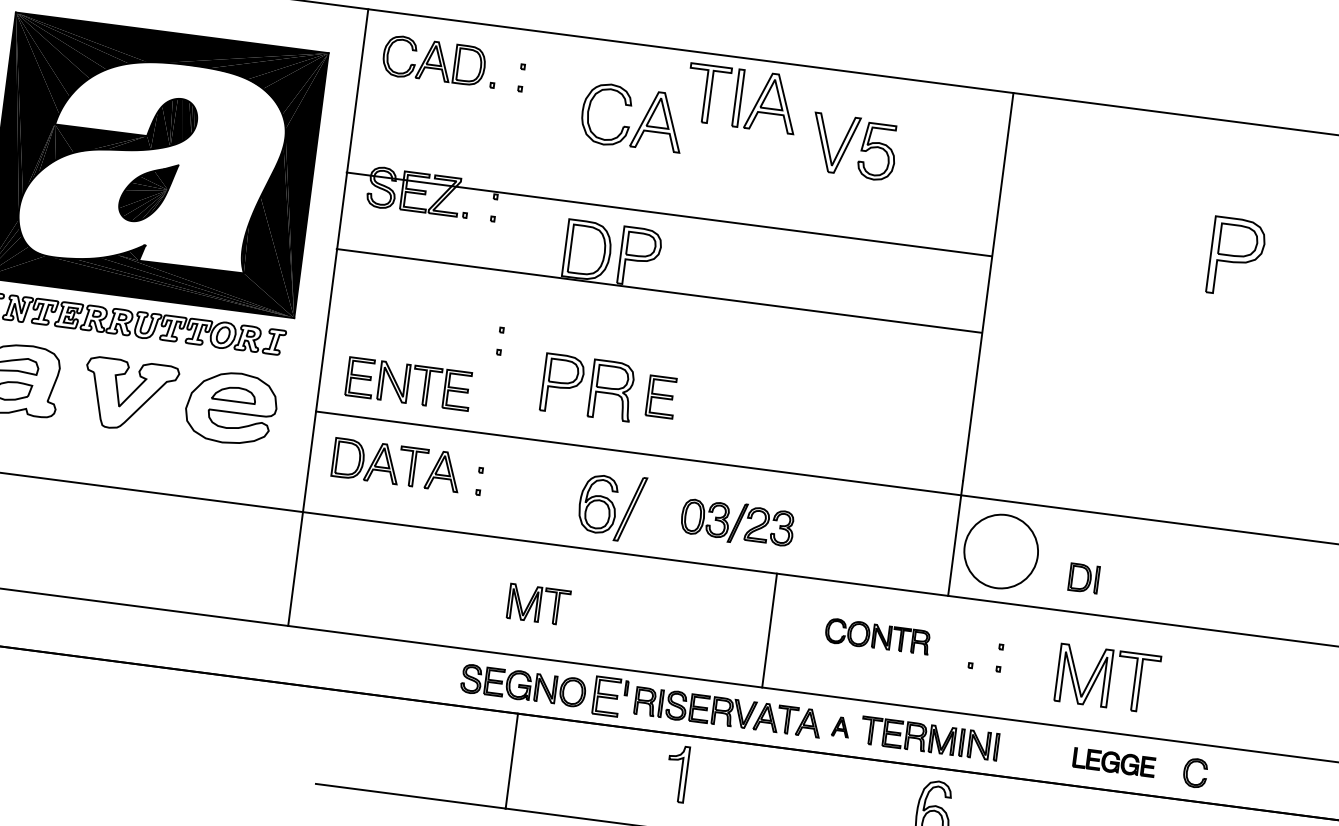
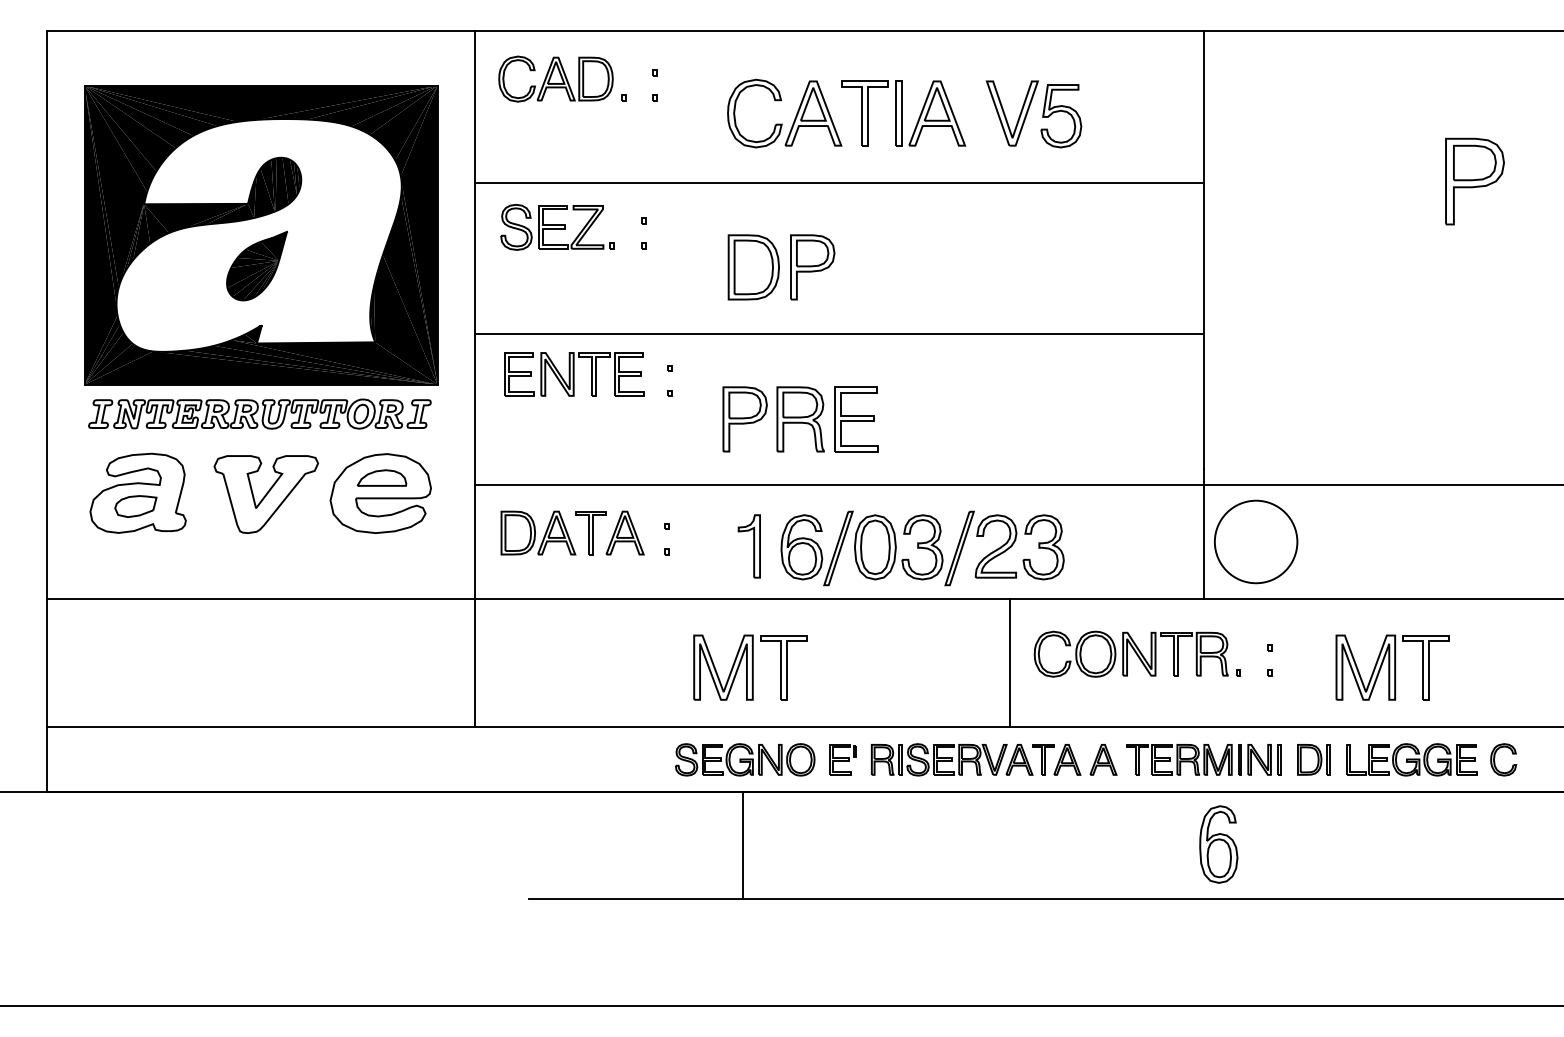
part: (742, 98) -> (903, 113), moved
line: (668, 214) -> (838, 182), moved
line: (658, 290) -> (838, 333), moved
part: (408, 384) -> (574, 374), moved
part: (661, 397) -> (856, 419), size x1.43
part: (737, 523) -> (959, 548), size x1.67
part: (1083, 578) -> (1313, 759), moved
part: (538, 604) -> (750, 667), size x1.67
part: (877, 635) -> (1130, 653), size x1.67
part: (609, 696) -> (842, 759), size x0.71
part: (840, 726) -> (1103, 759), size x1.43
part: (1113, 762) -> (1411, 759), size x1.43
part: (676, 773) -> (748, 546), moved

